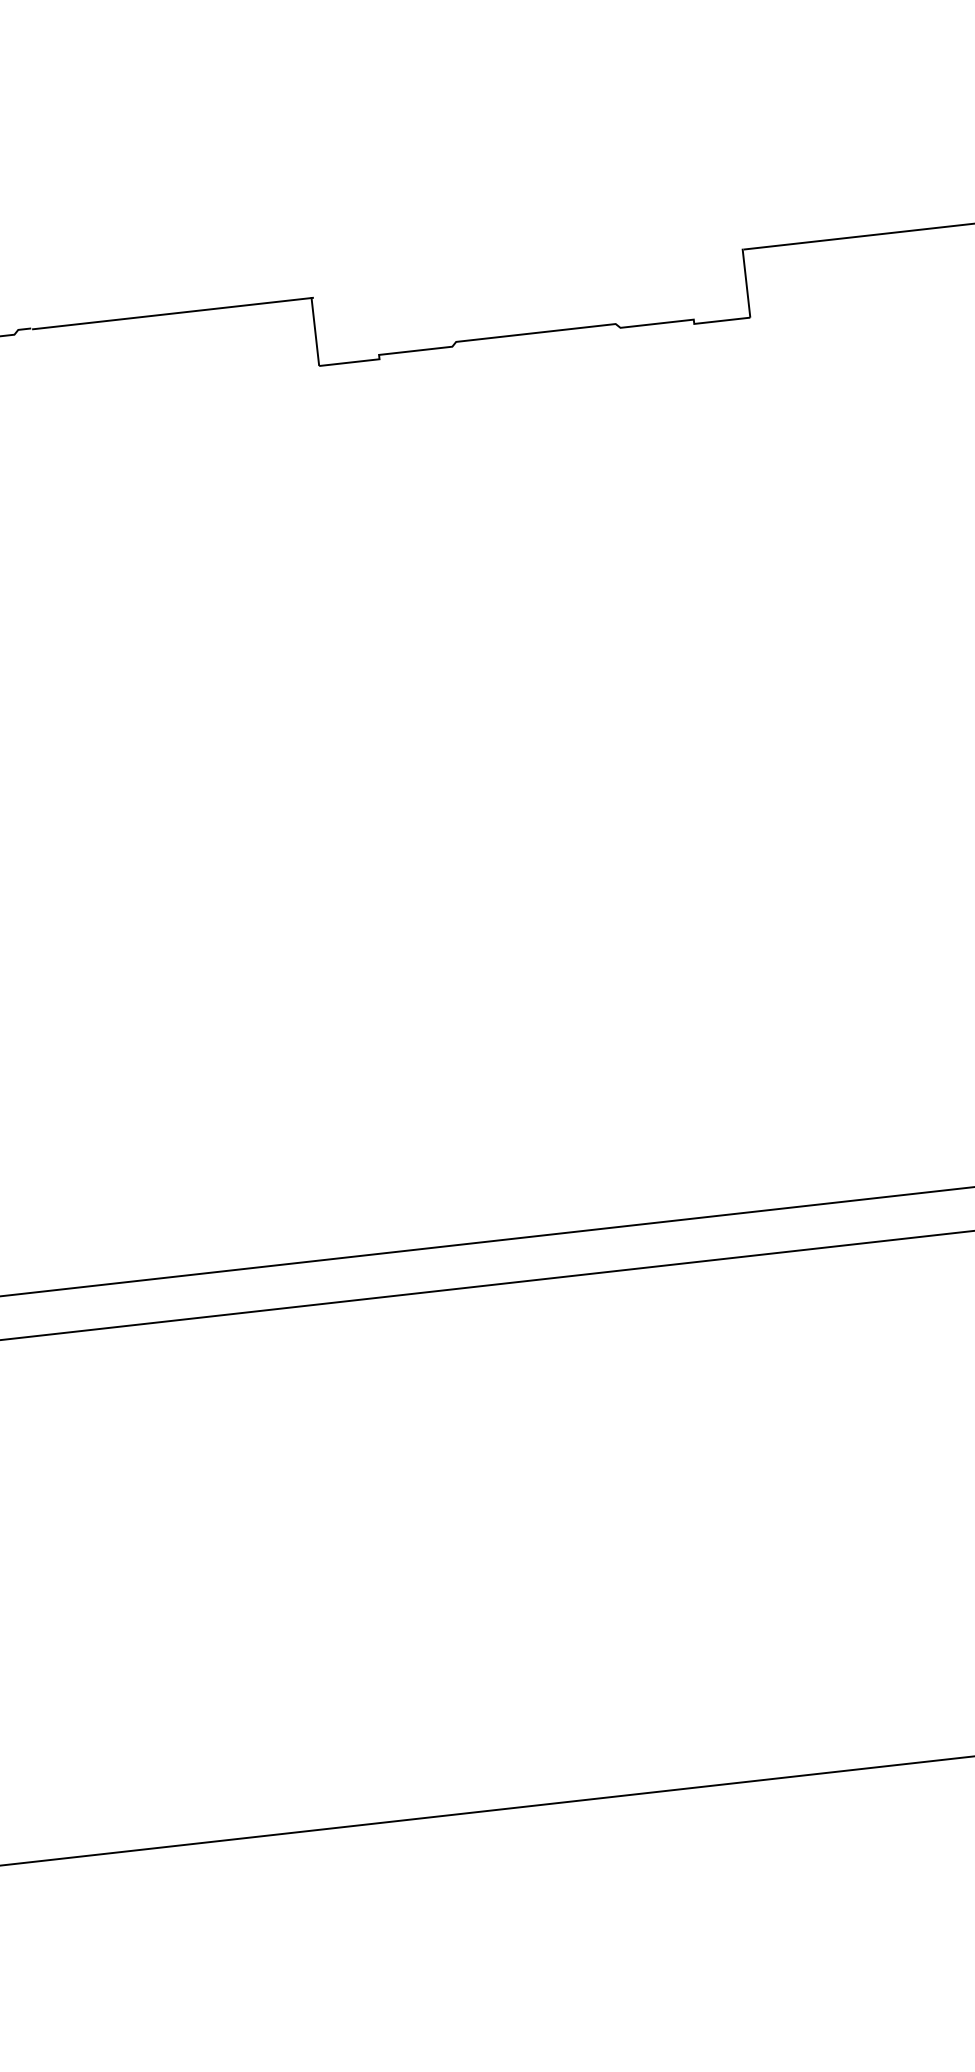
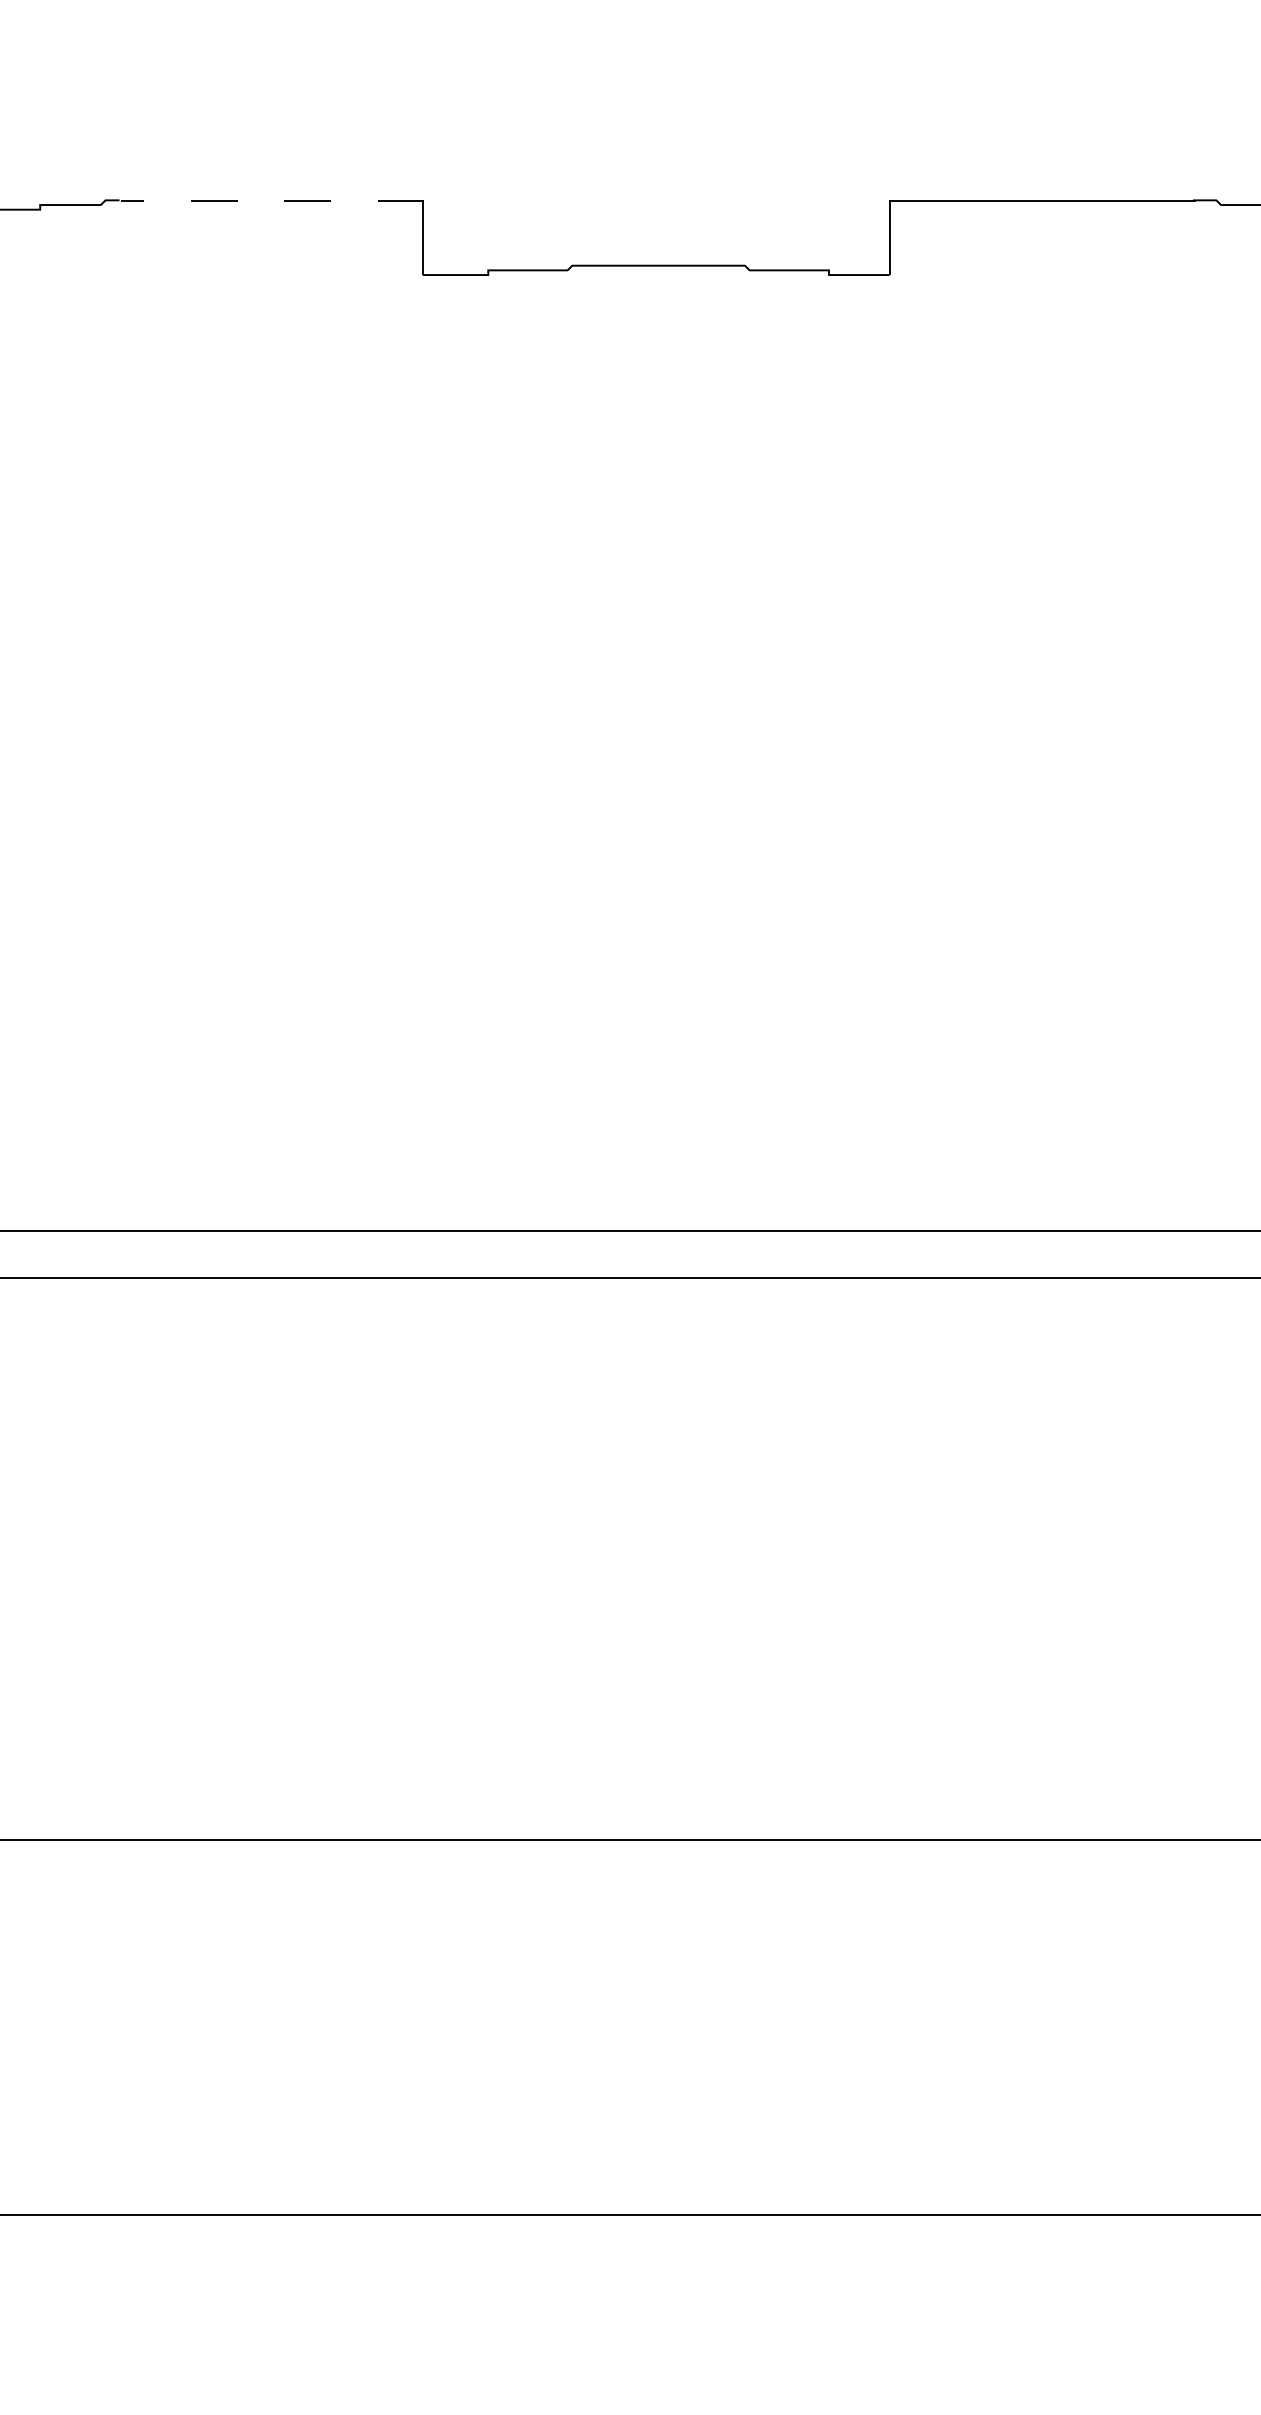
line: (172, 313) -> (272, 201), solid -> dashed

